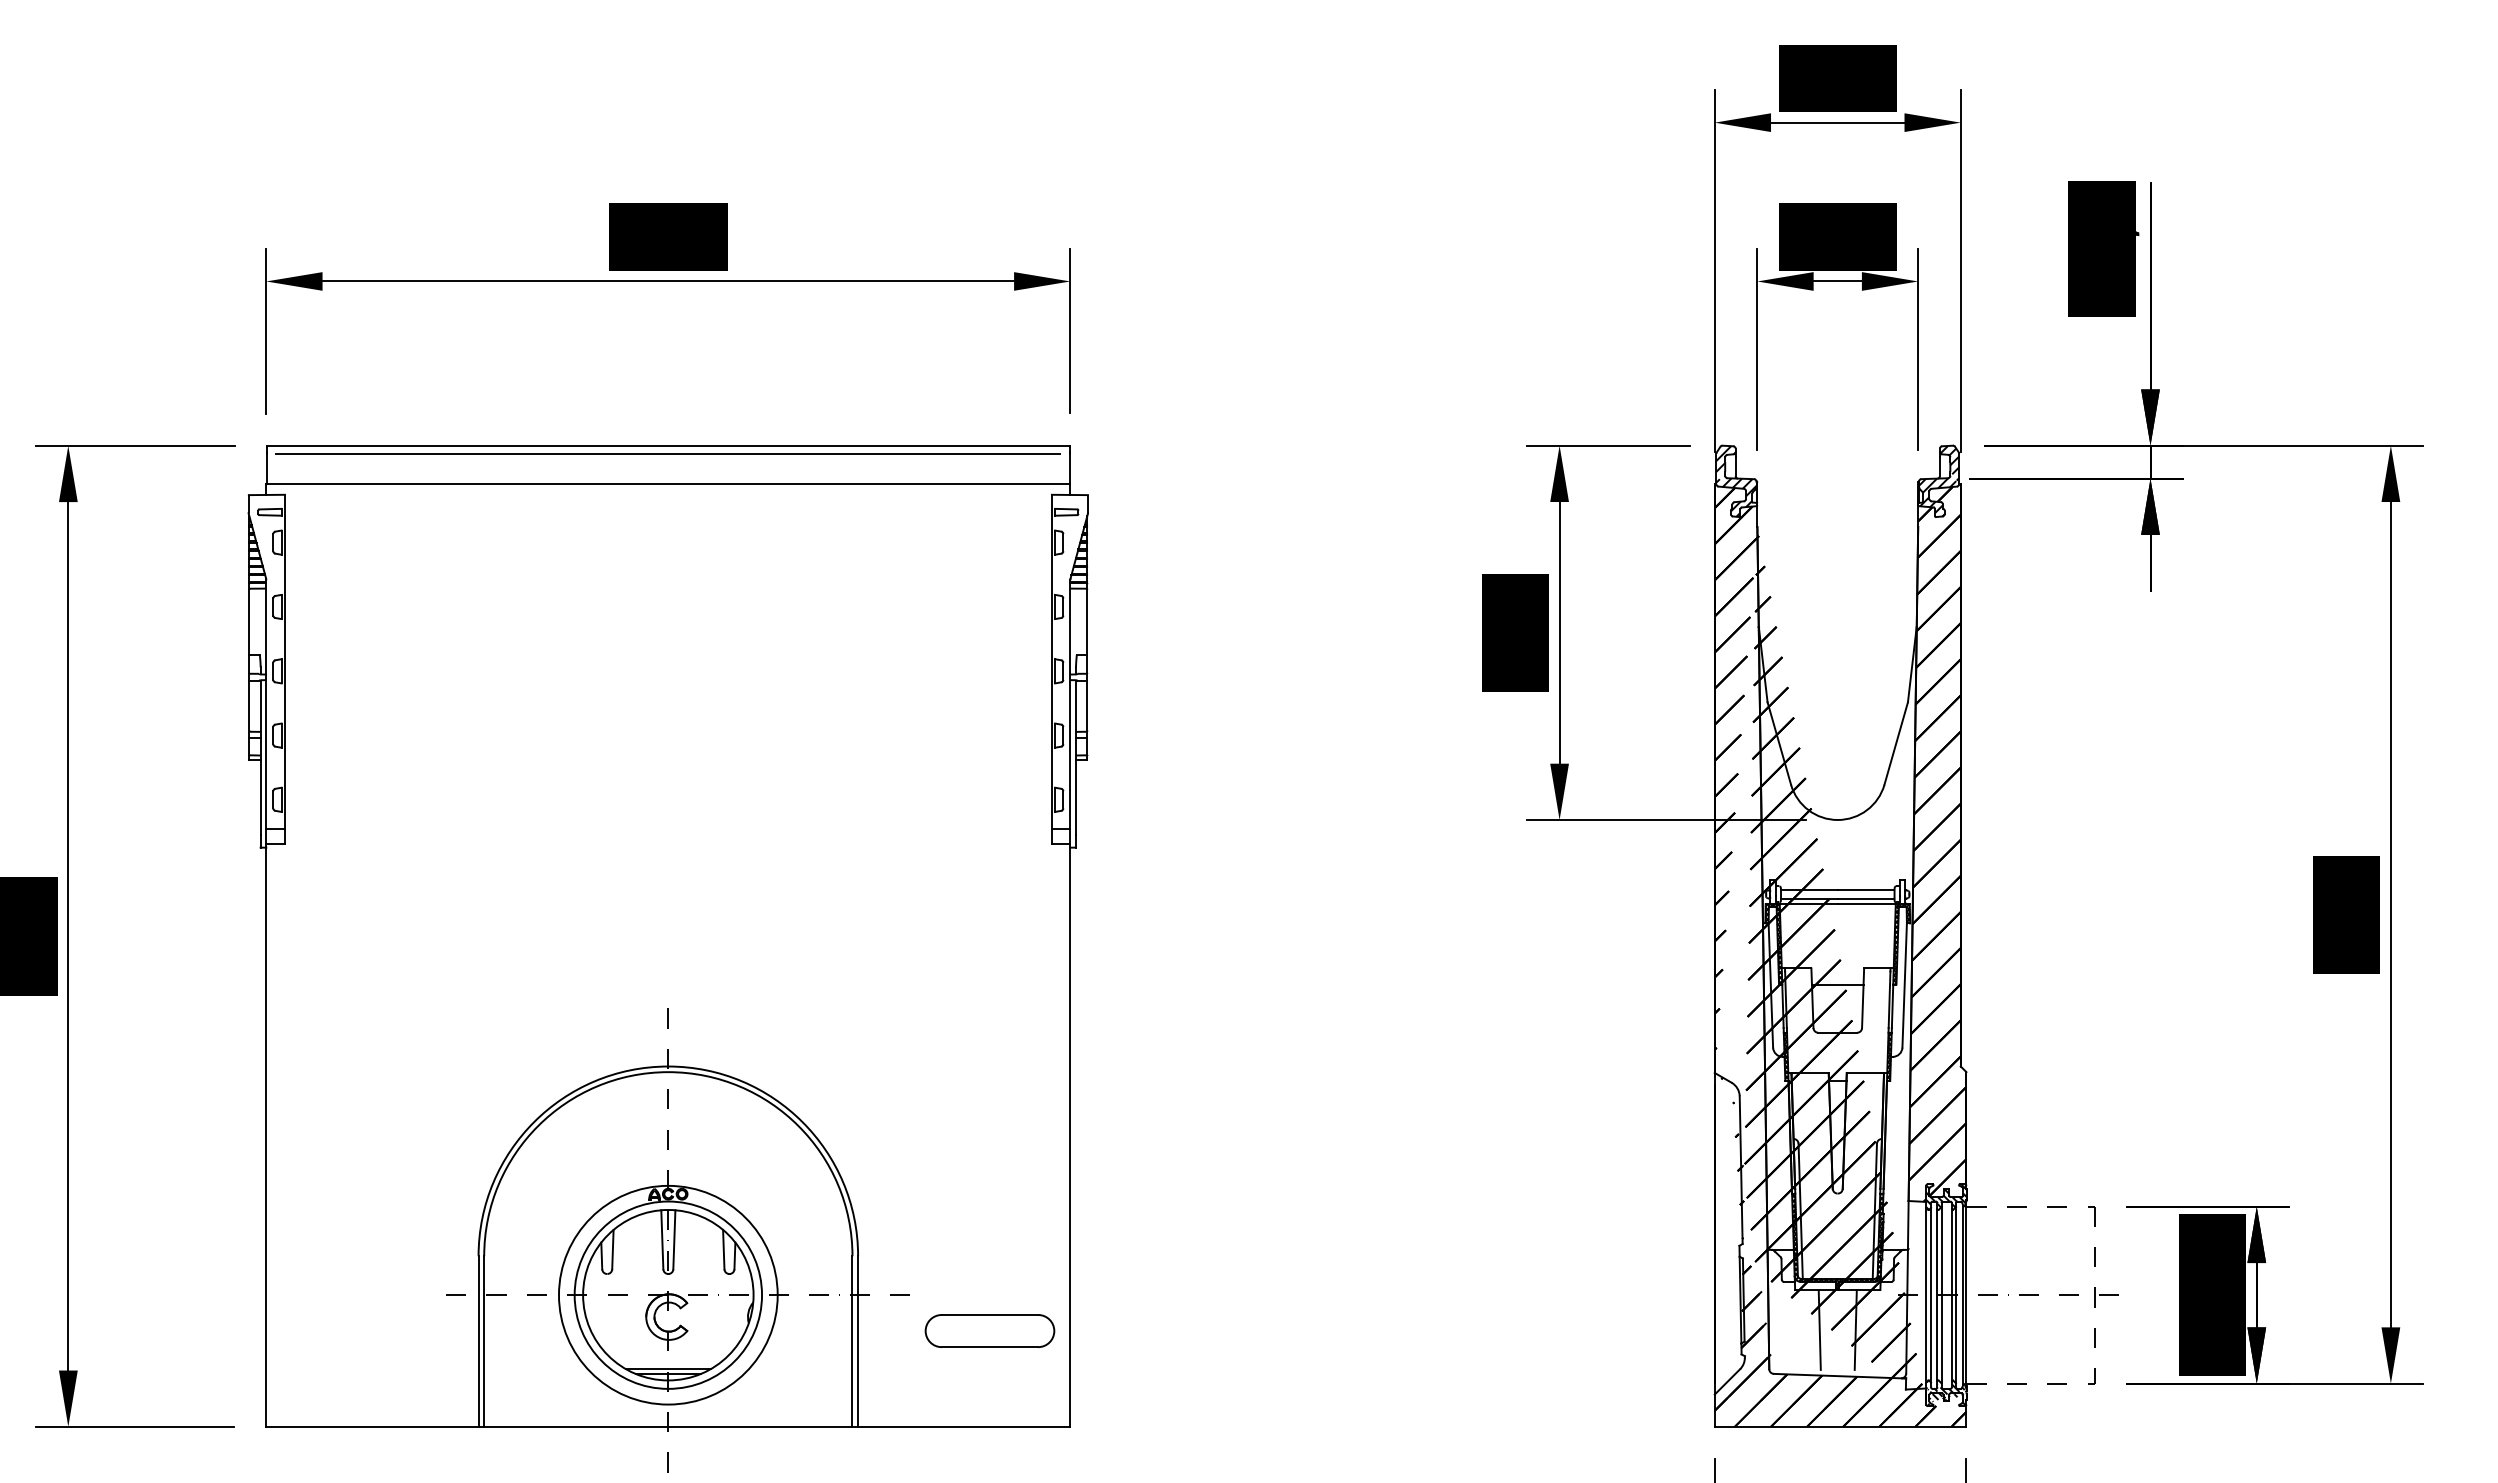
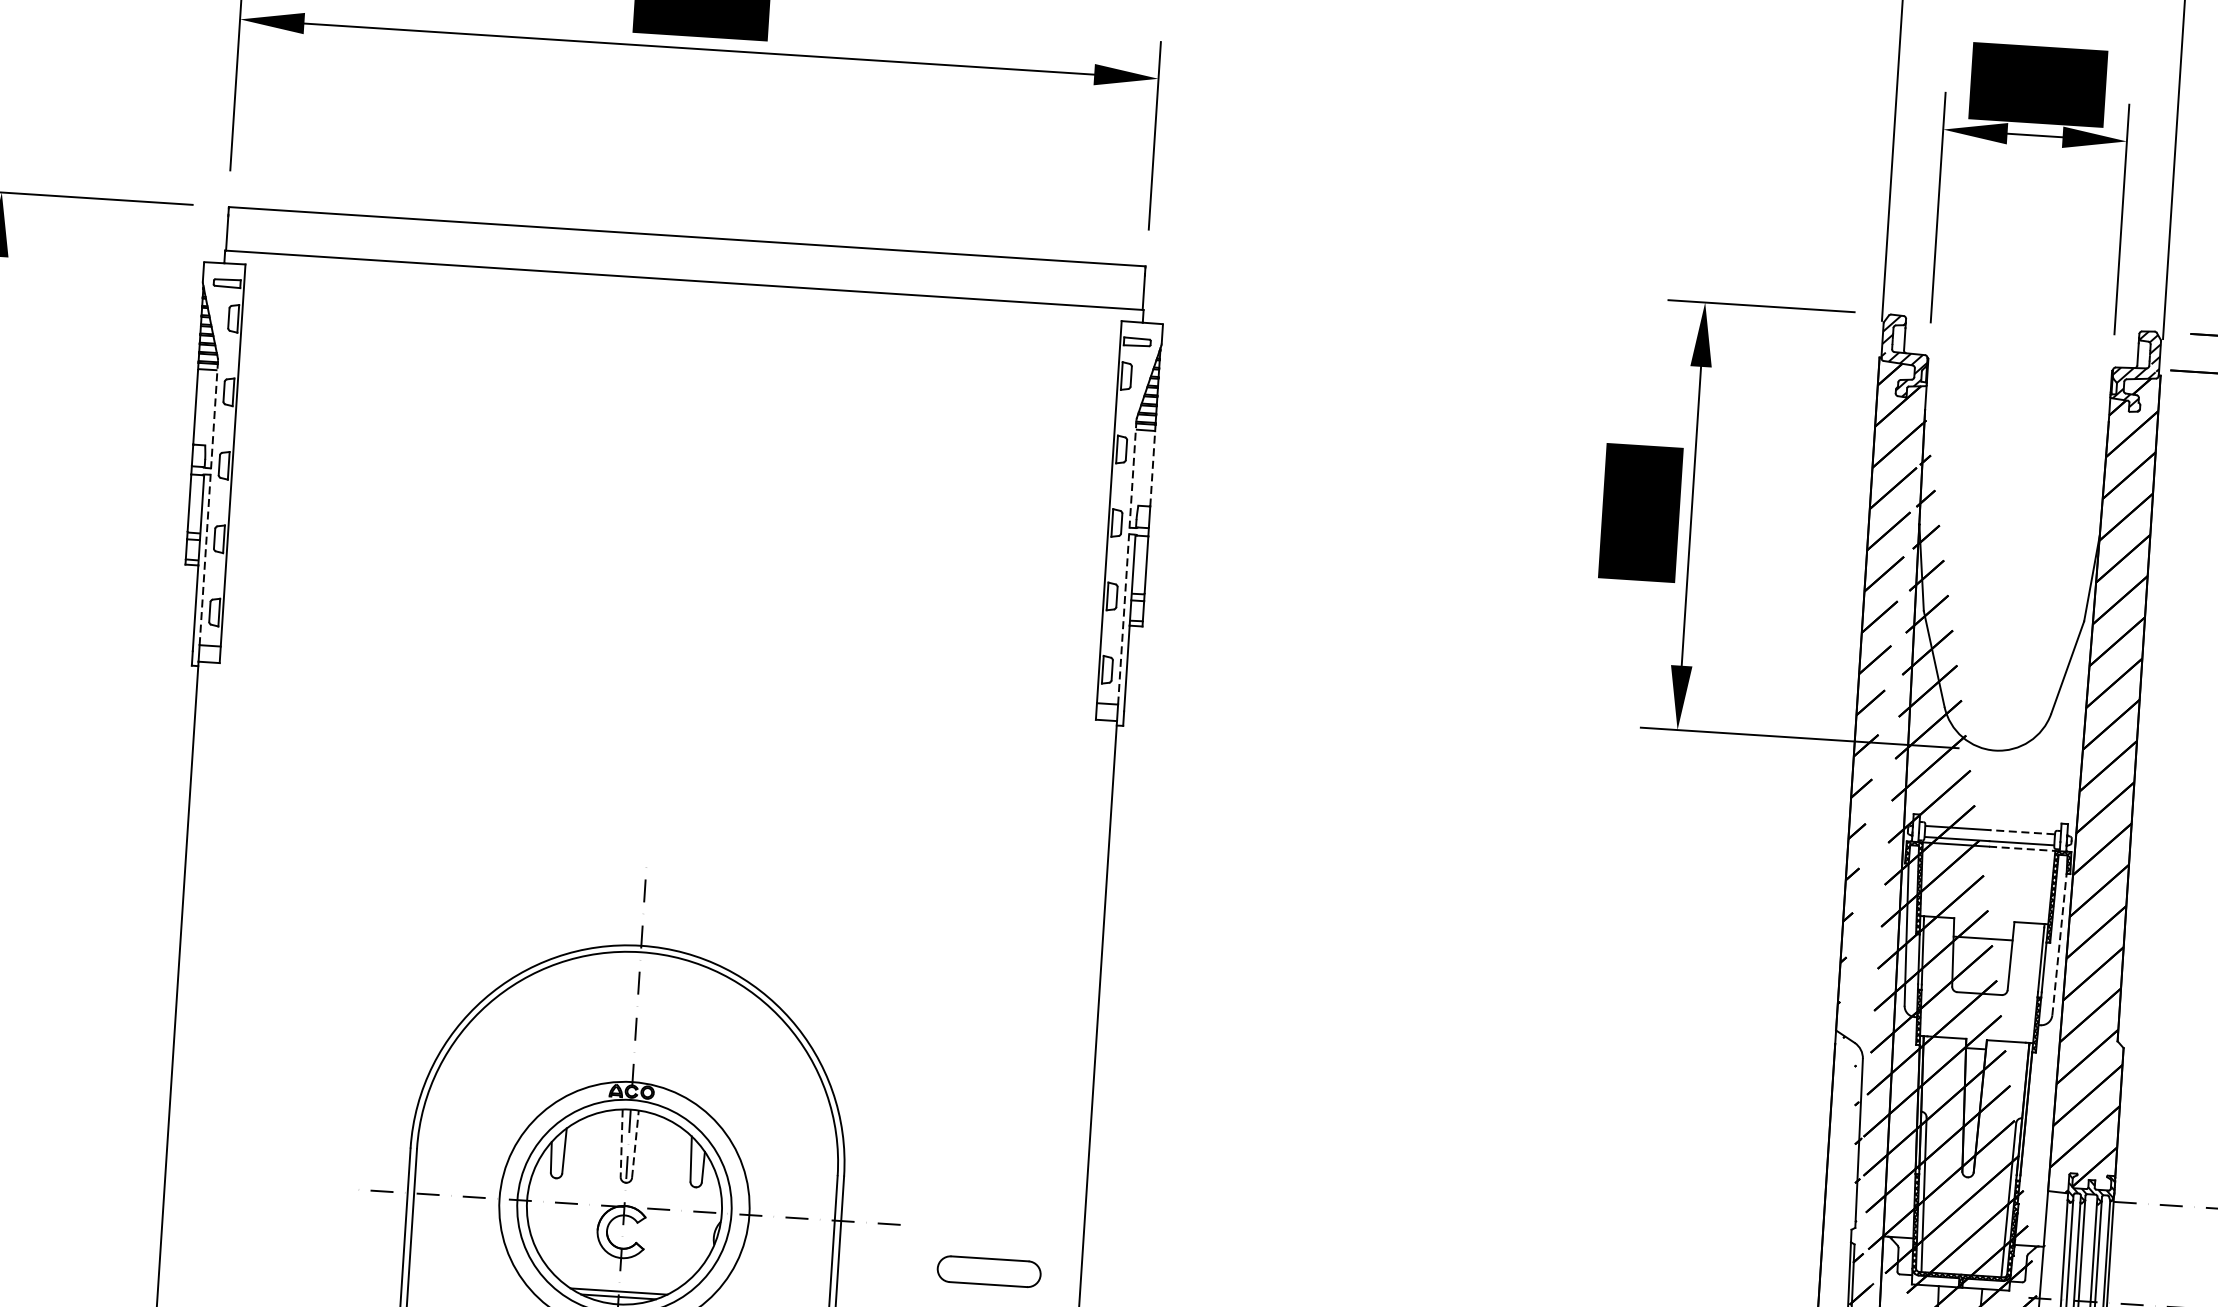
line: (667, 453) -> (685, 245), removed
line: (1087, 622) -> (1152, 469), solid -> dashed
line: (266, 704) -> (209, 502), solid -> dashed
line: (1070, 704) -> (1127, 562), solid -> dashed
line: (1865, 889) -> (2021, 832), solid -> dashed
line: (1867, 904) -> (2023, 849), solid -> dashed
line: (1904, 984) -> (2059, 943), solid -> dashed
line: (662, 1239) -> (621, 1142), solid -> dashed
line: (674, 1239) -> (635, 1143), solid -> dashed
part: (989, 1330) -> (988, 1271), size x0.7

